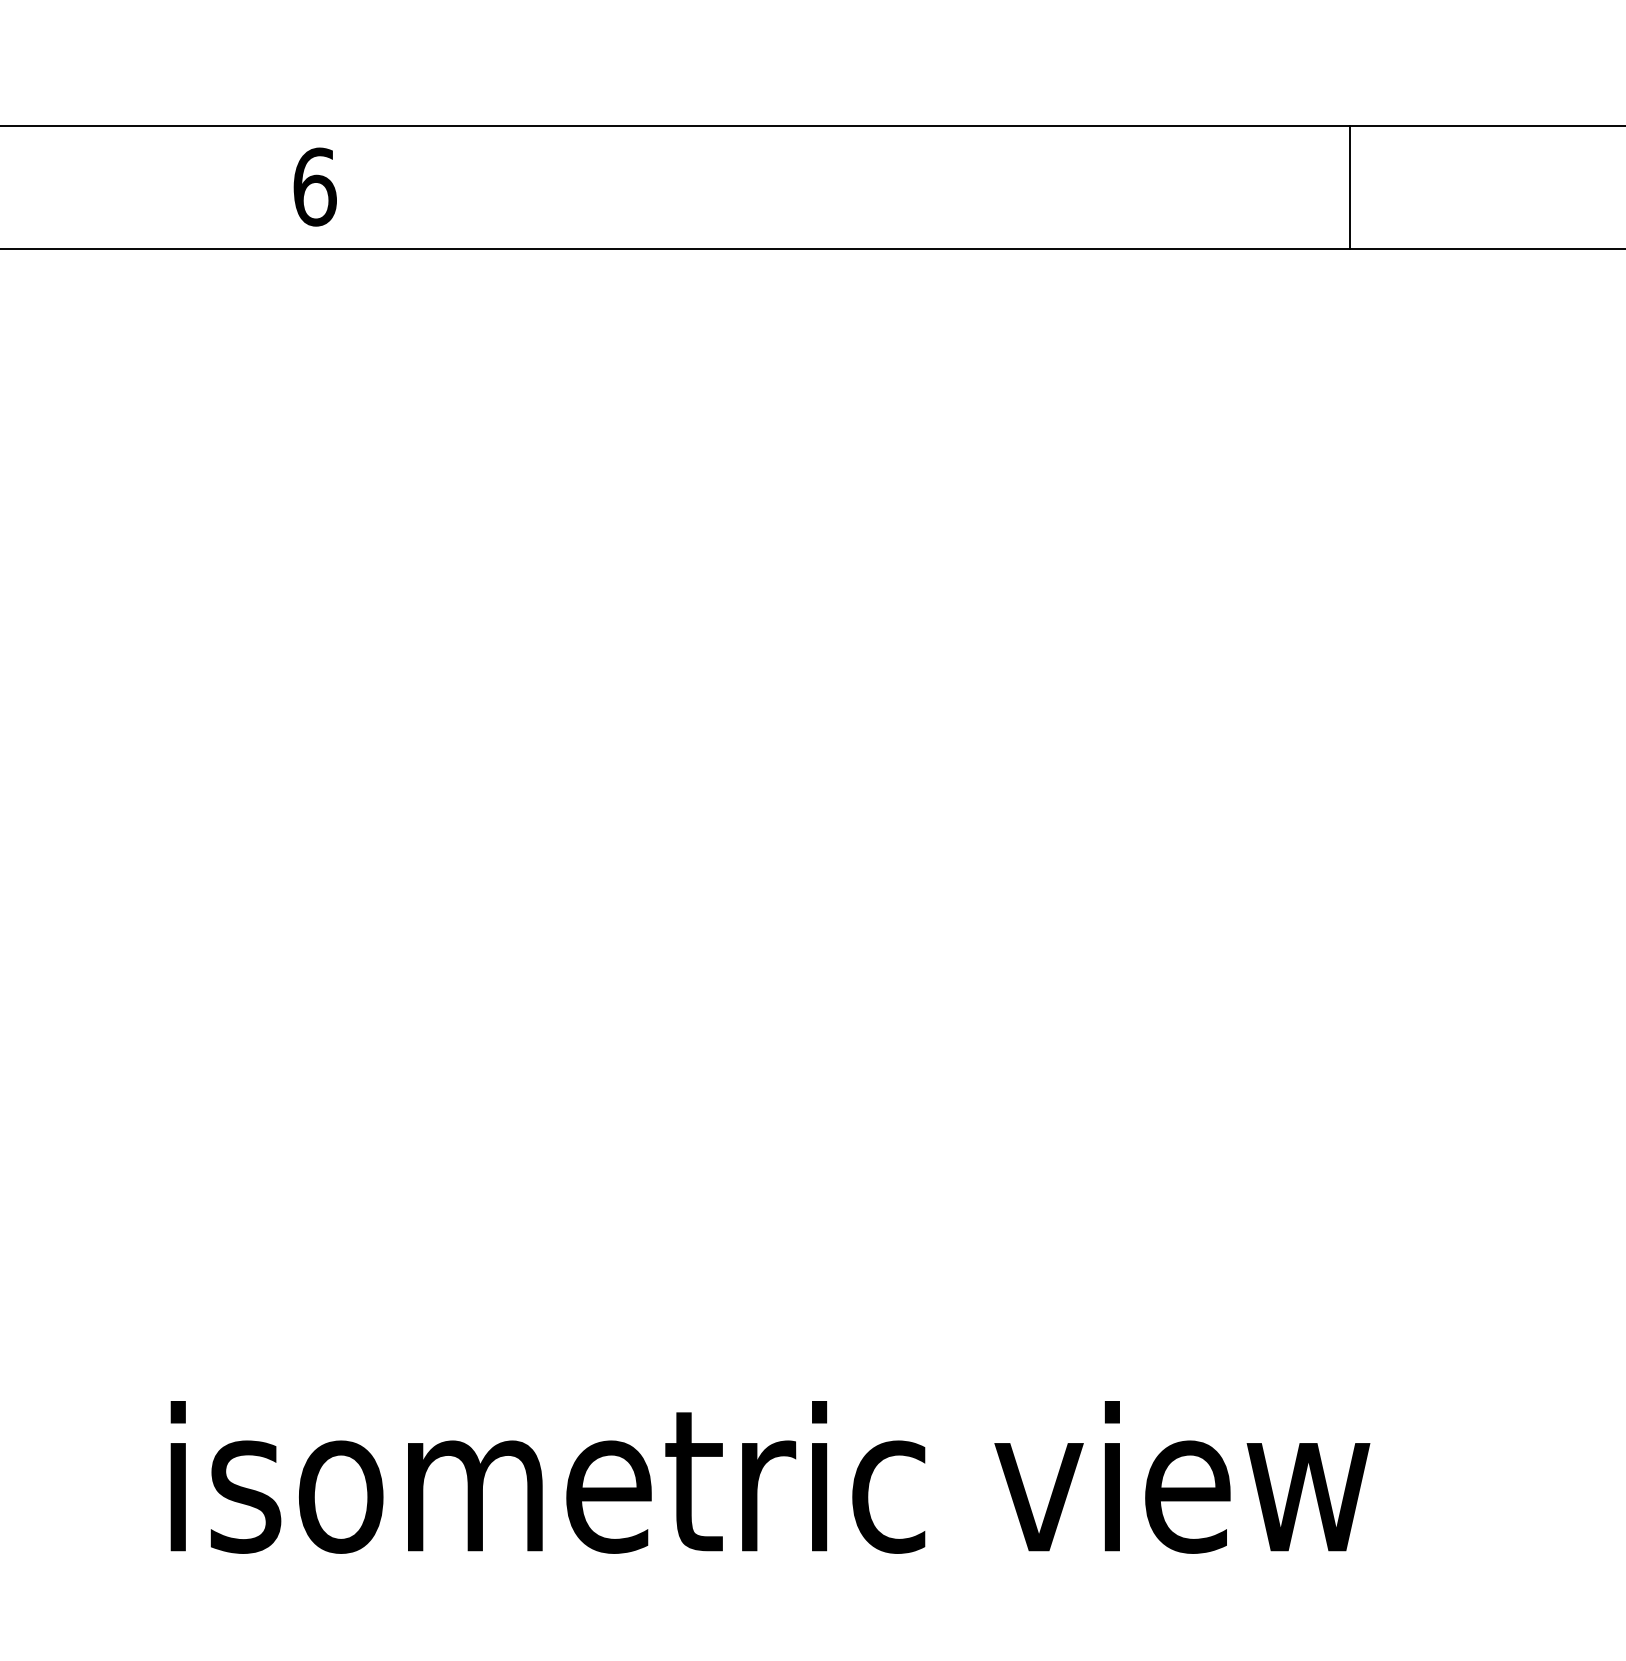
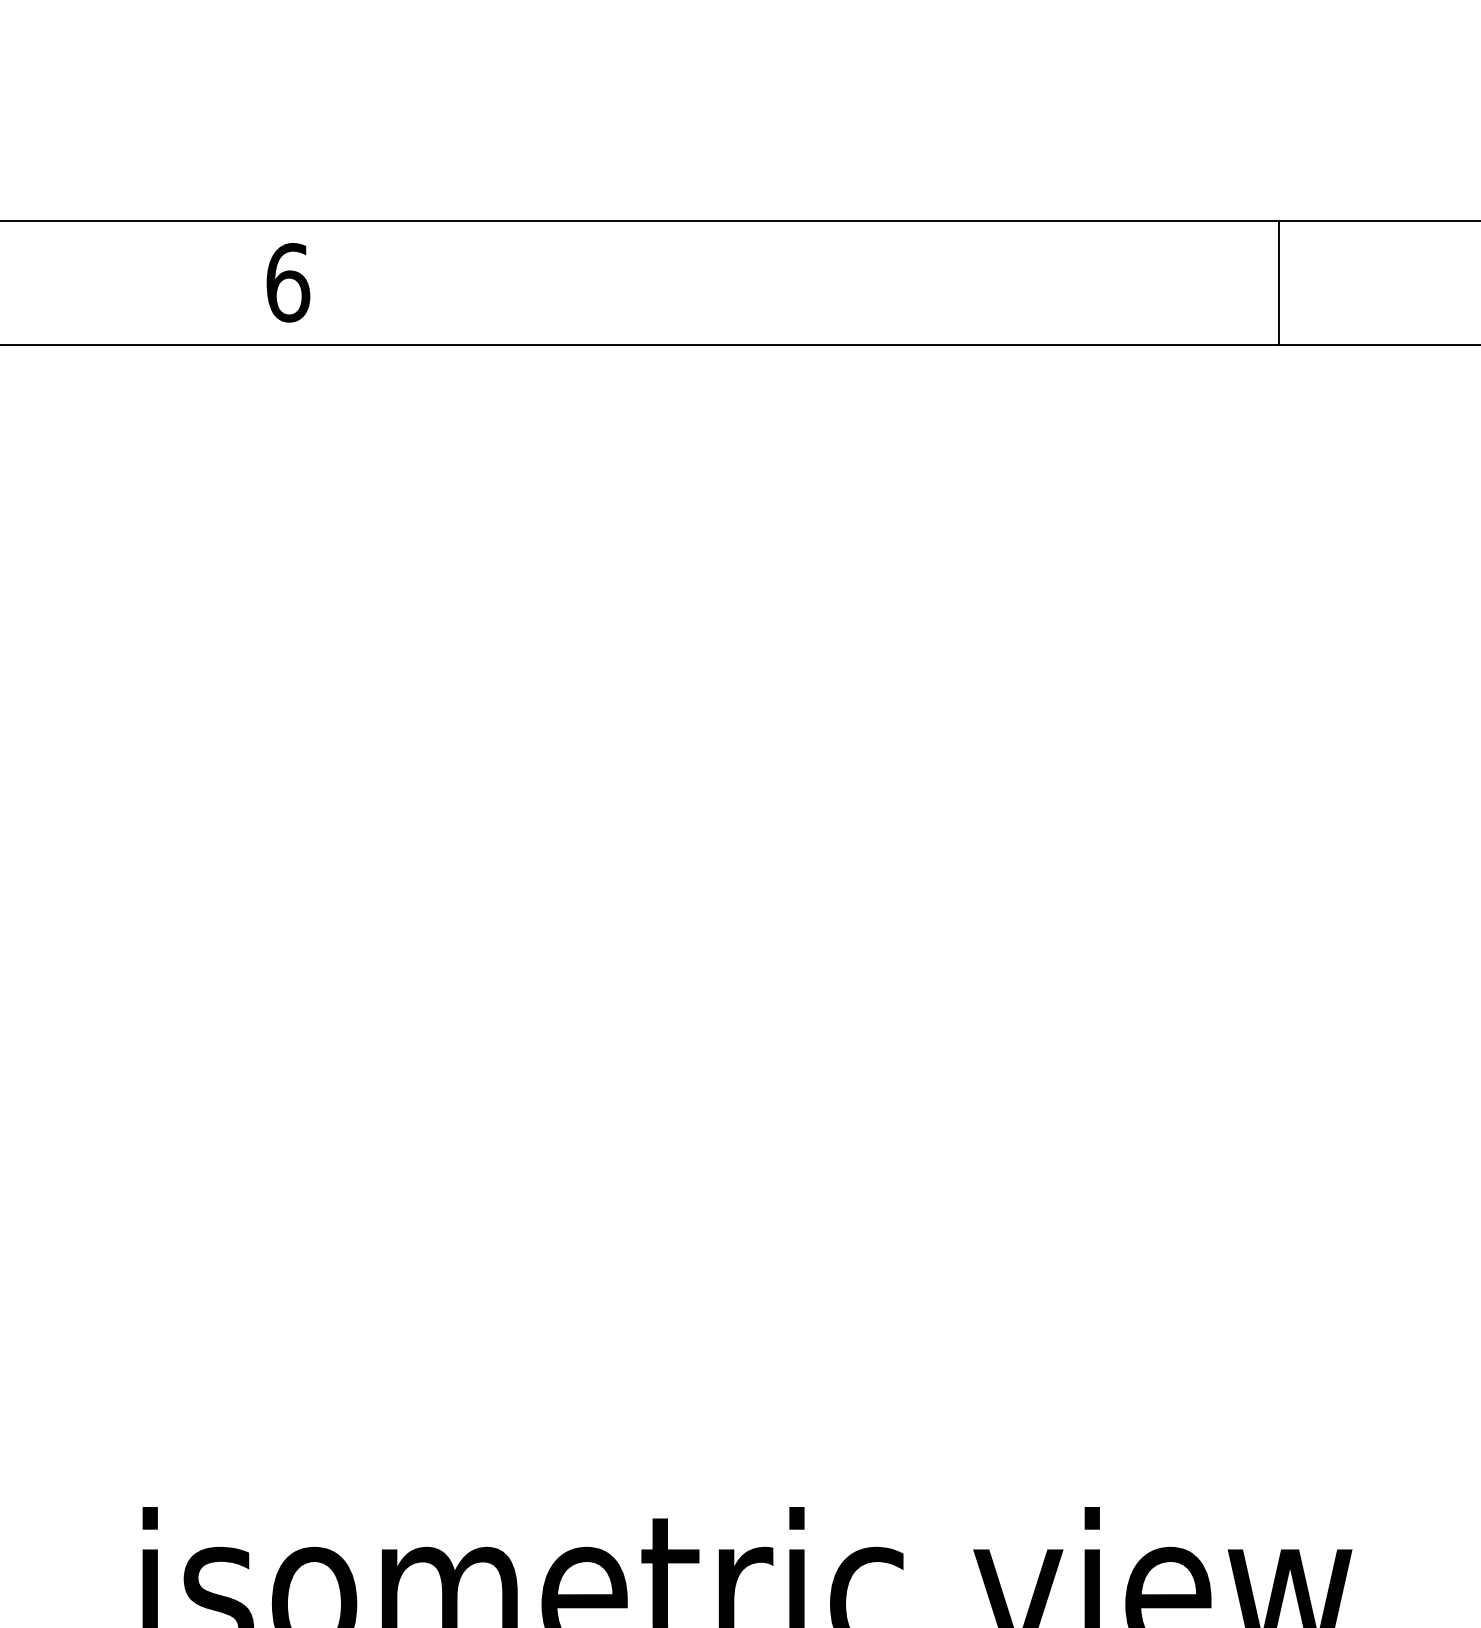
line: (1349, 187) -> (1278, 283), moved

